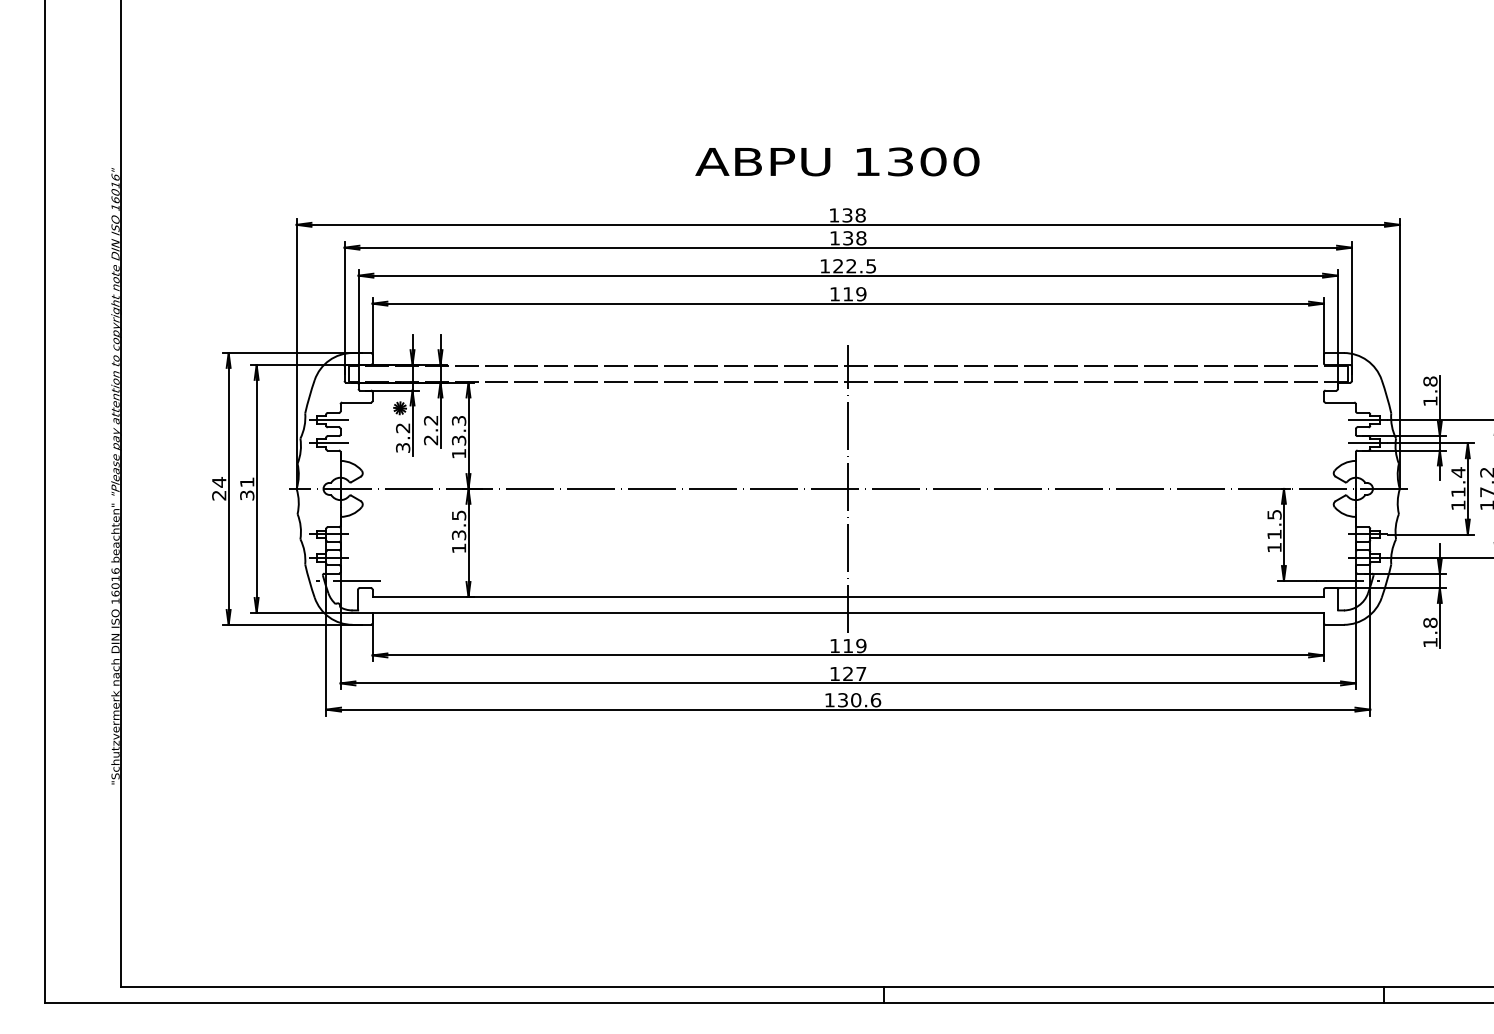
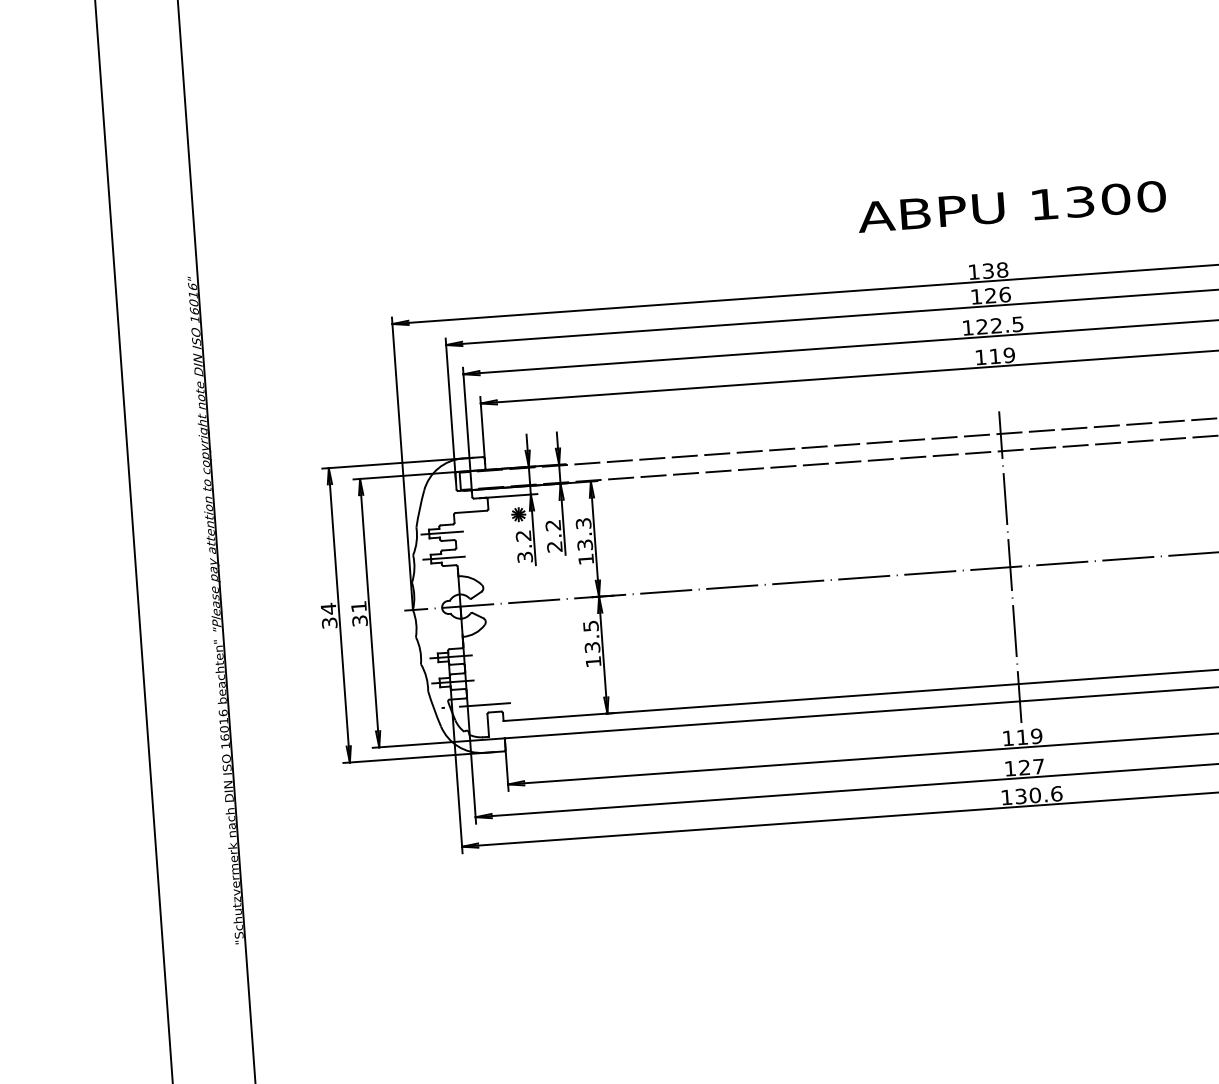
text: (837, 161) -> (1011, 206), moved
text: (854, 238) -> (997, 295), 138 -> 126
text: (219, 495) -> (329, 623), 24 -> 34

